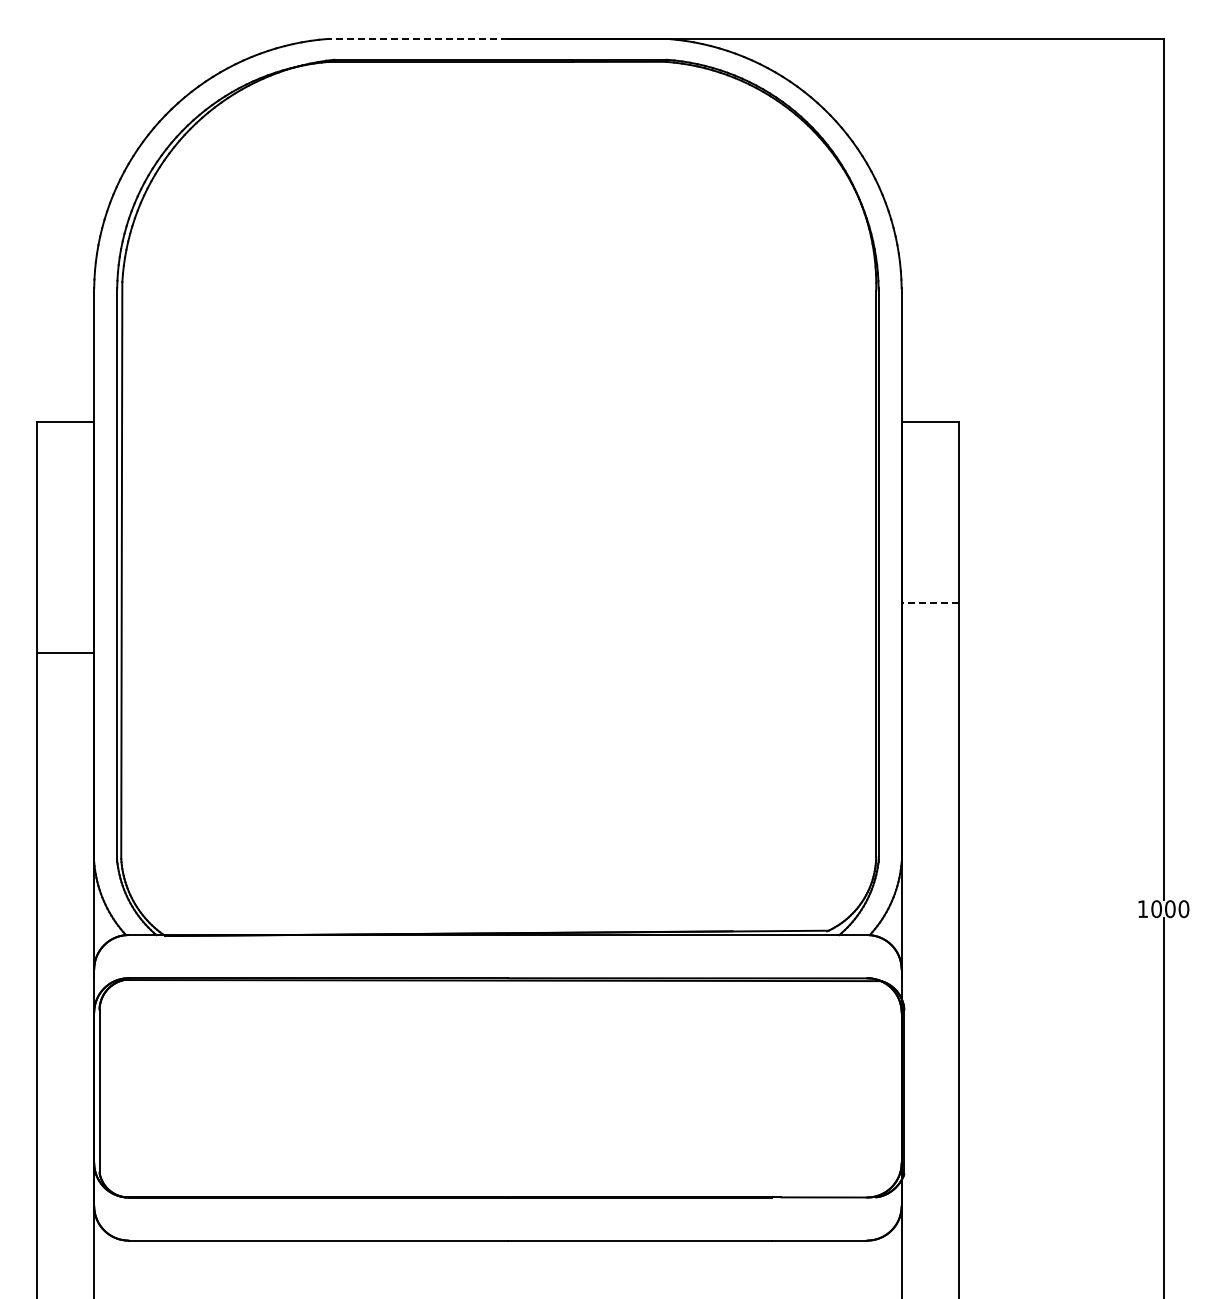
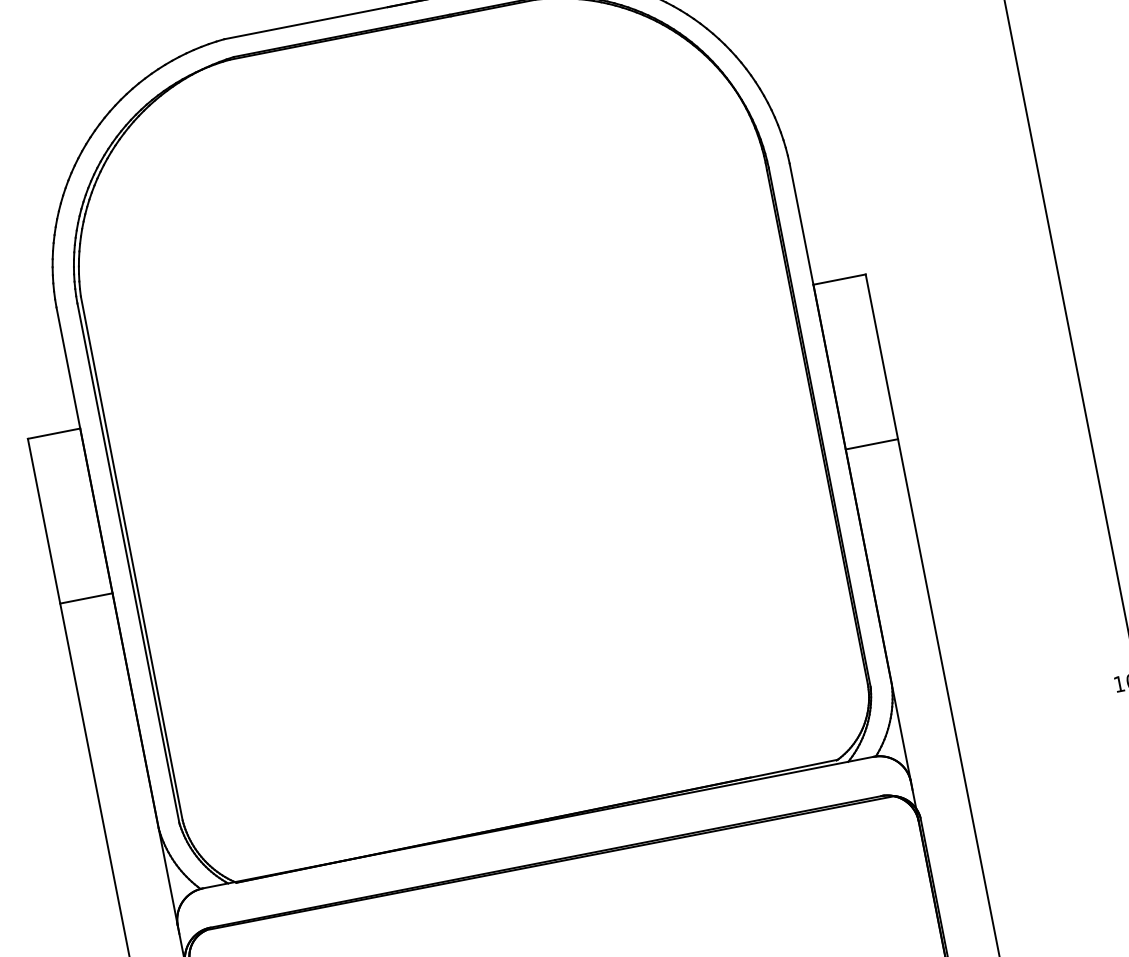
line: (417, 38) -> (305, 22), dashed -> solid
line: (930, 603) -> (871, 444), dashed -> solid
line: (65, 653) -> (86, 598), moved

